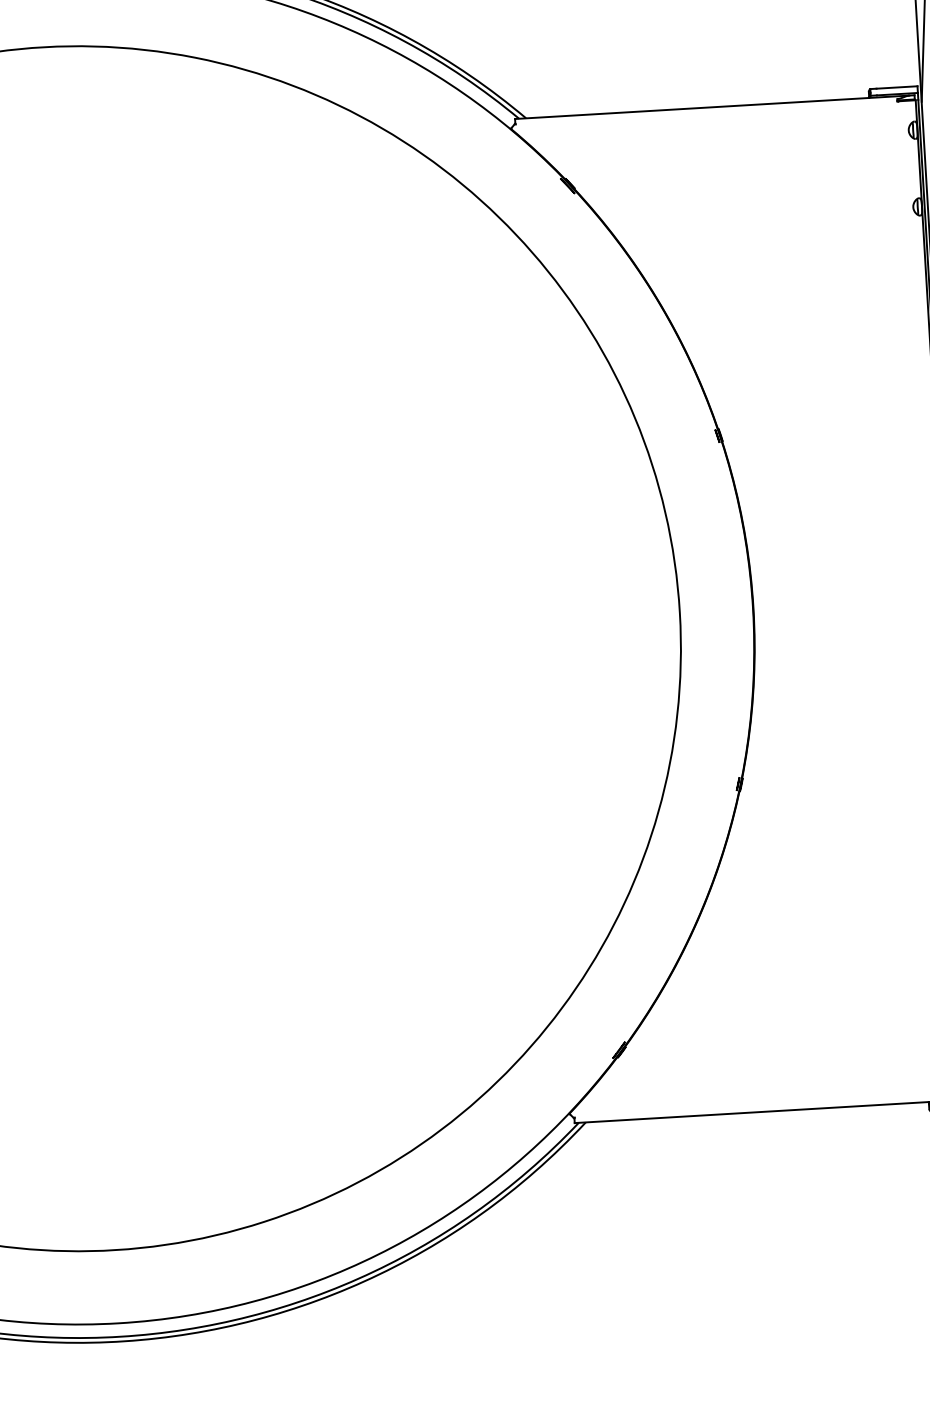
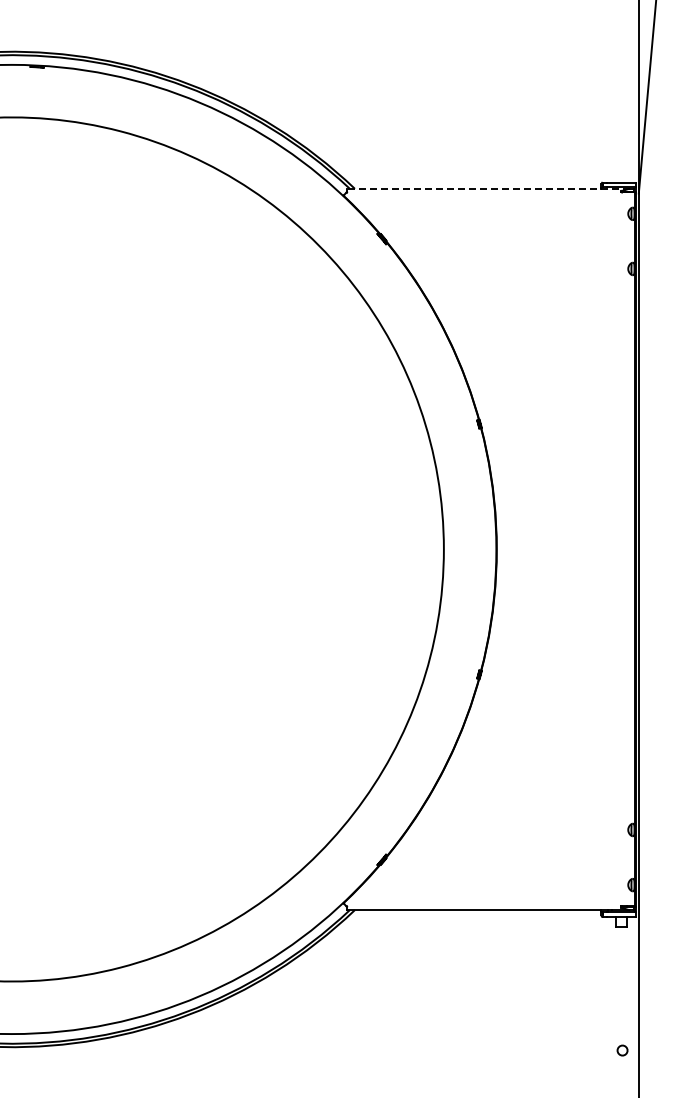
line: (712, 106) -> (488, 188), solid -> dashed

